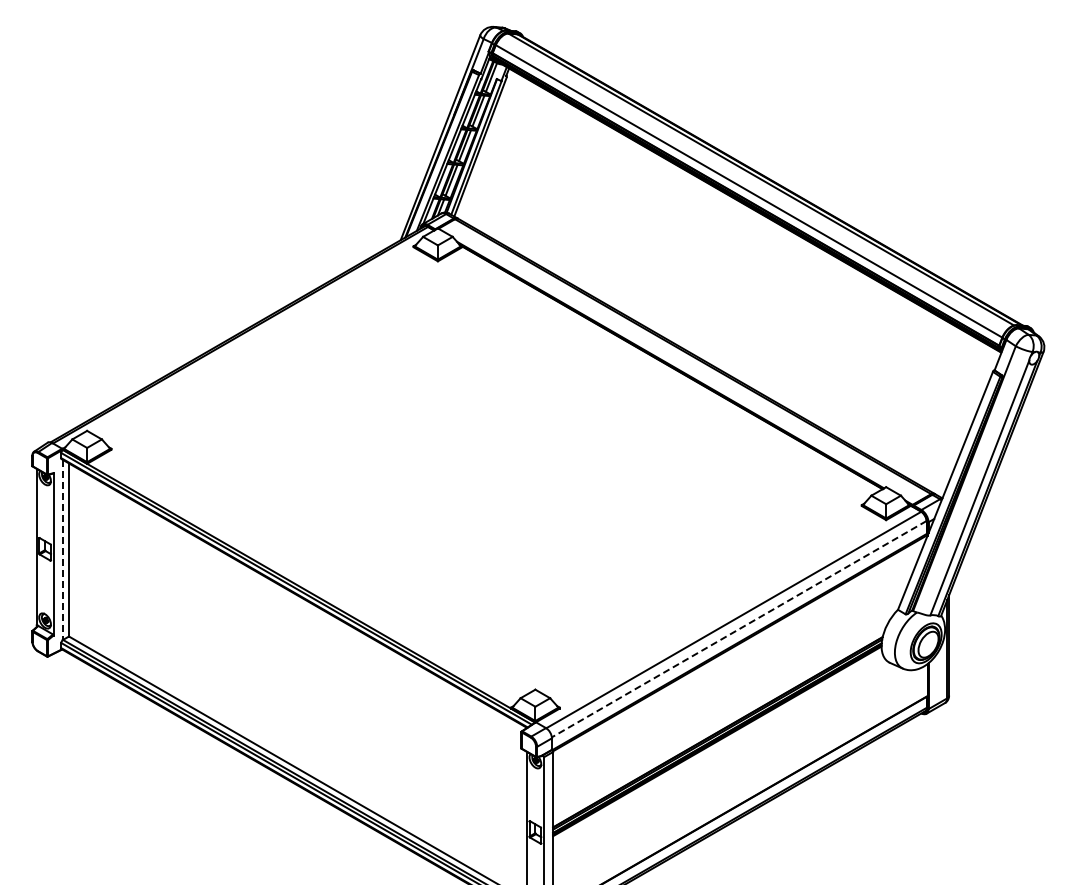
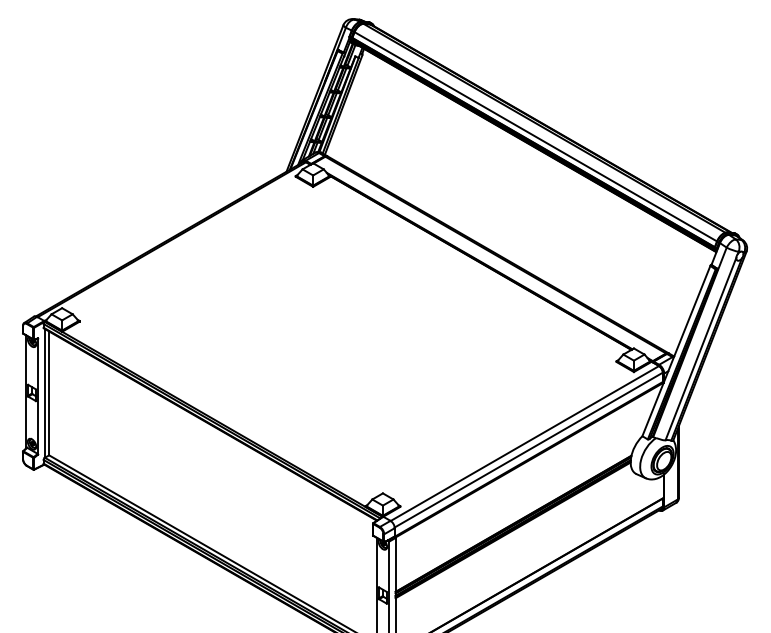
line: (62, 550) -> (44, 393), dashed -> solid
line: (738, 629) -> (528, 450), dashed -> solid

